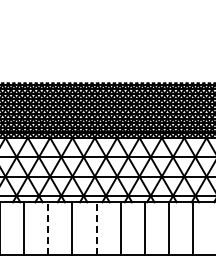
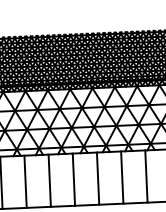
line: (48, 227) -> (50, 179), dashed -> solid
line: (96, 227) -> (97, 177), dashed -> solid

